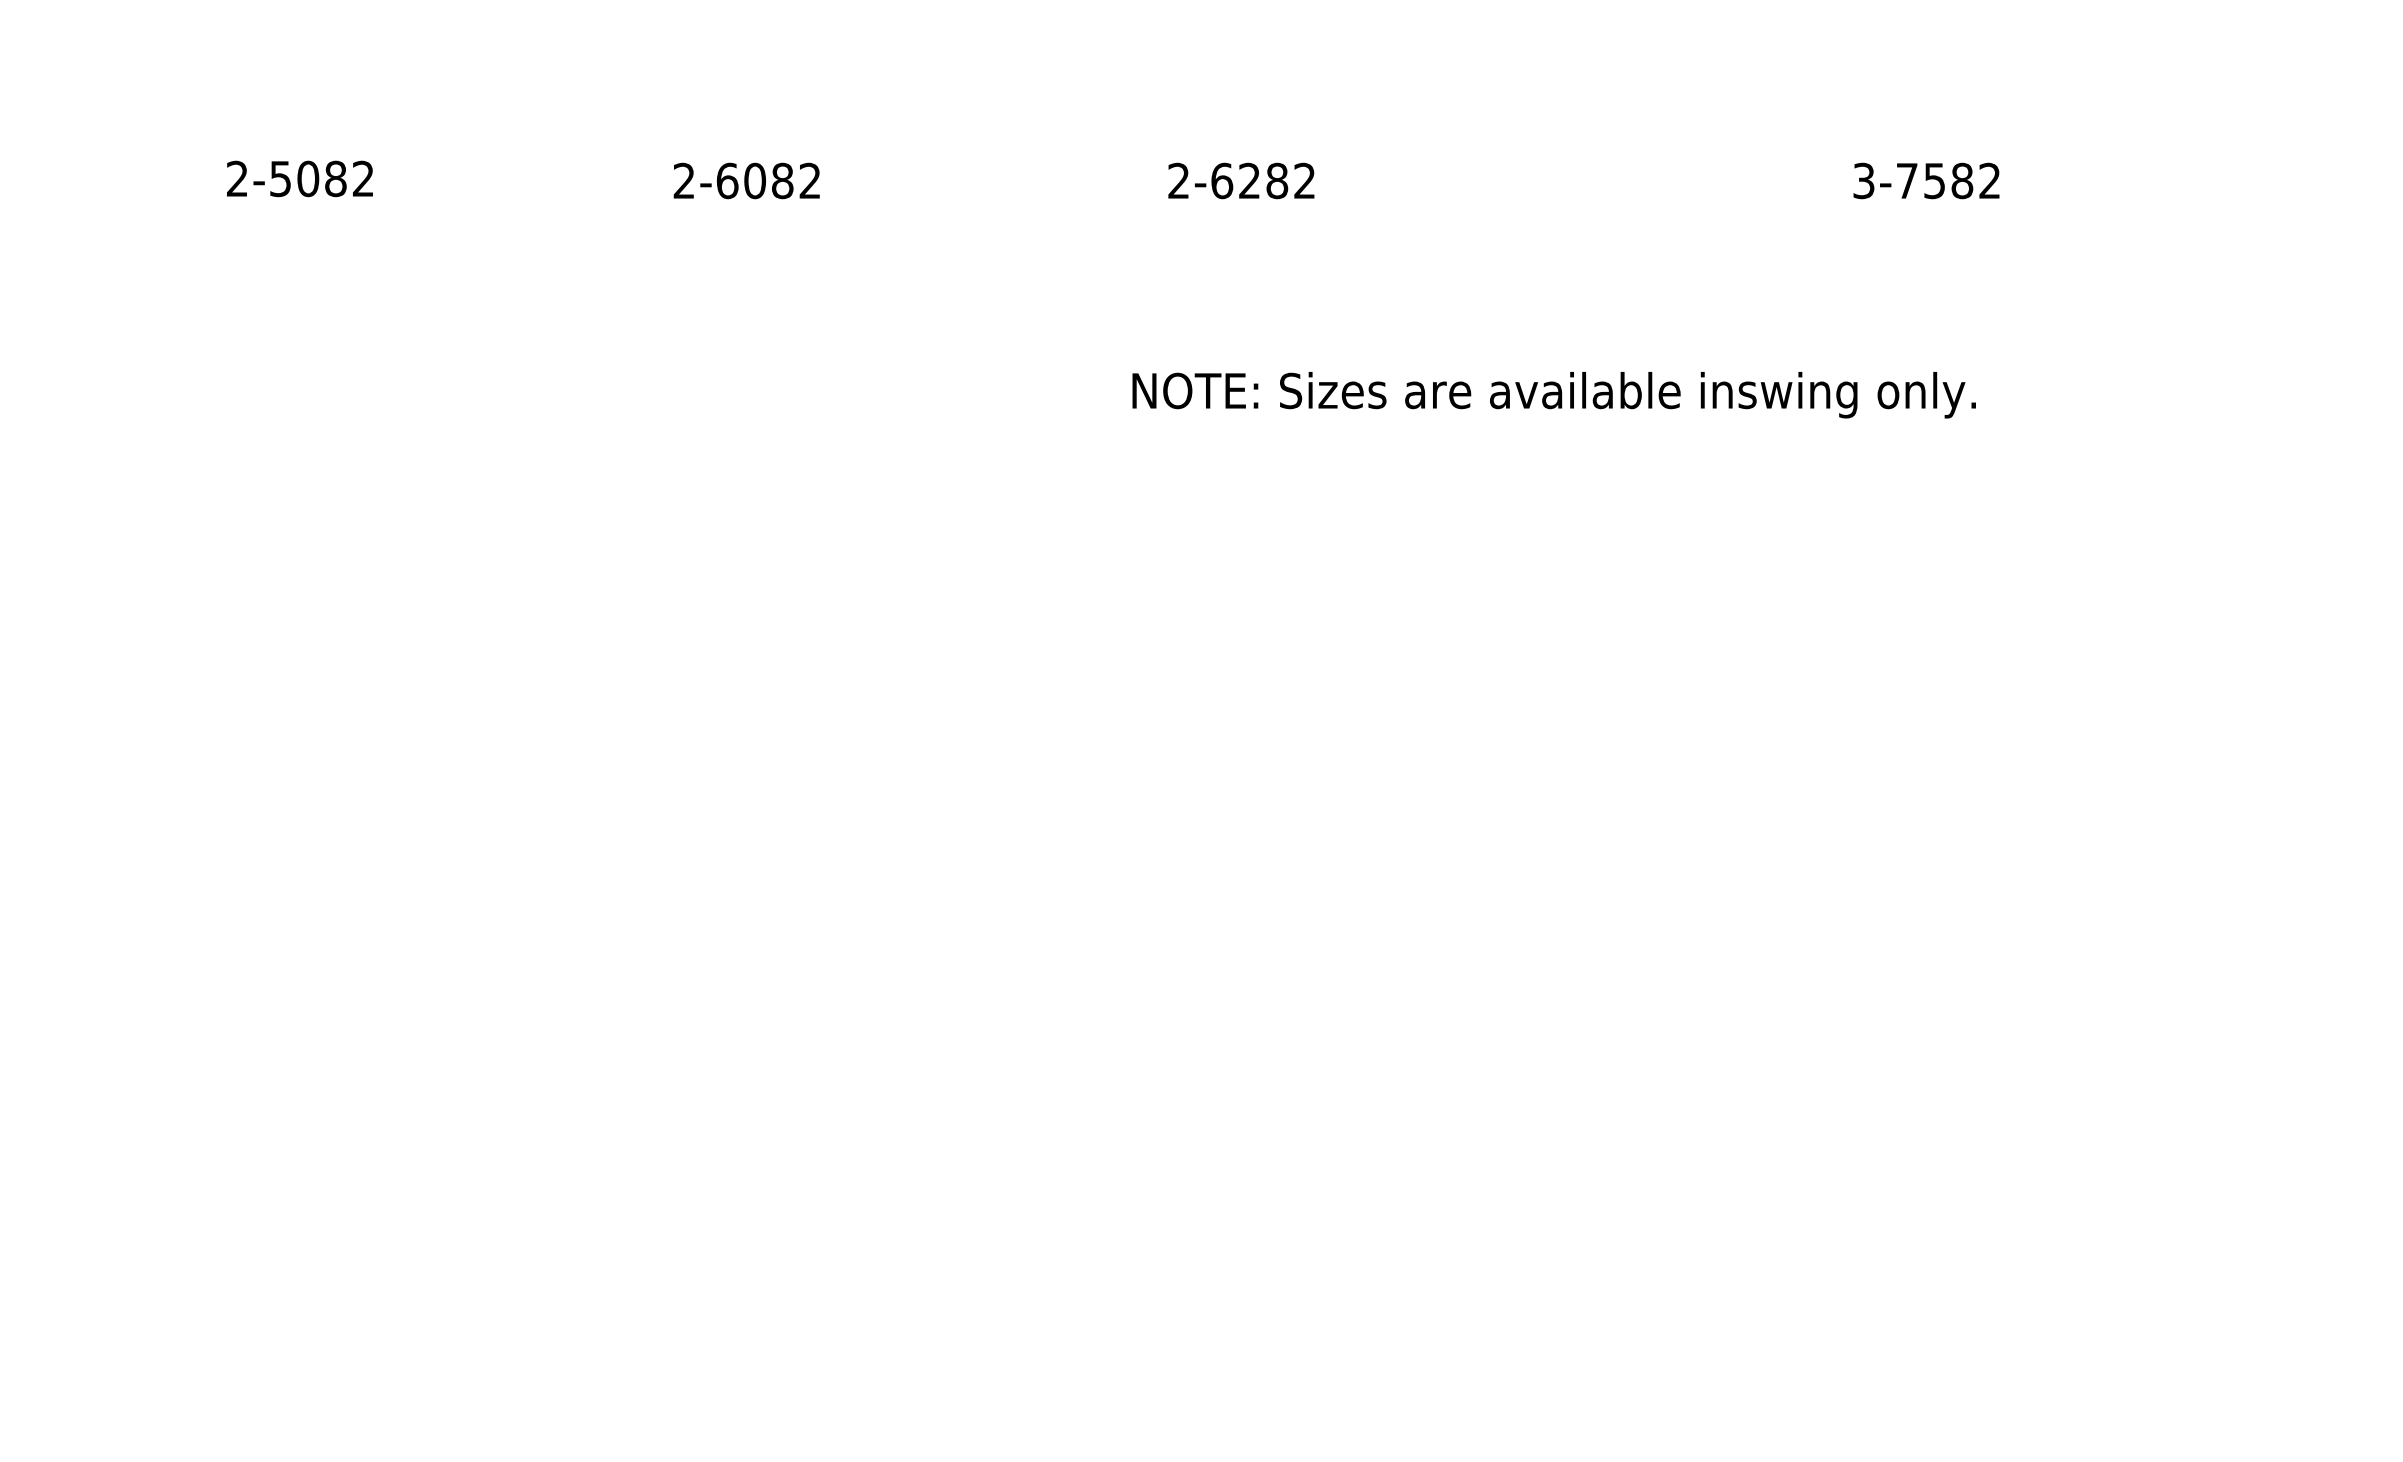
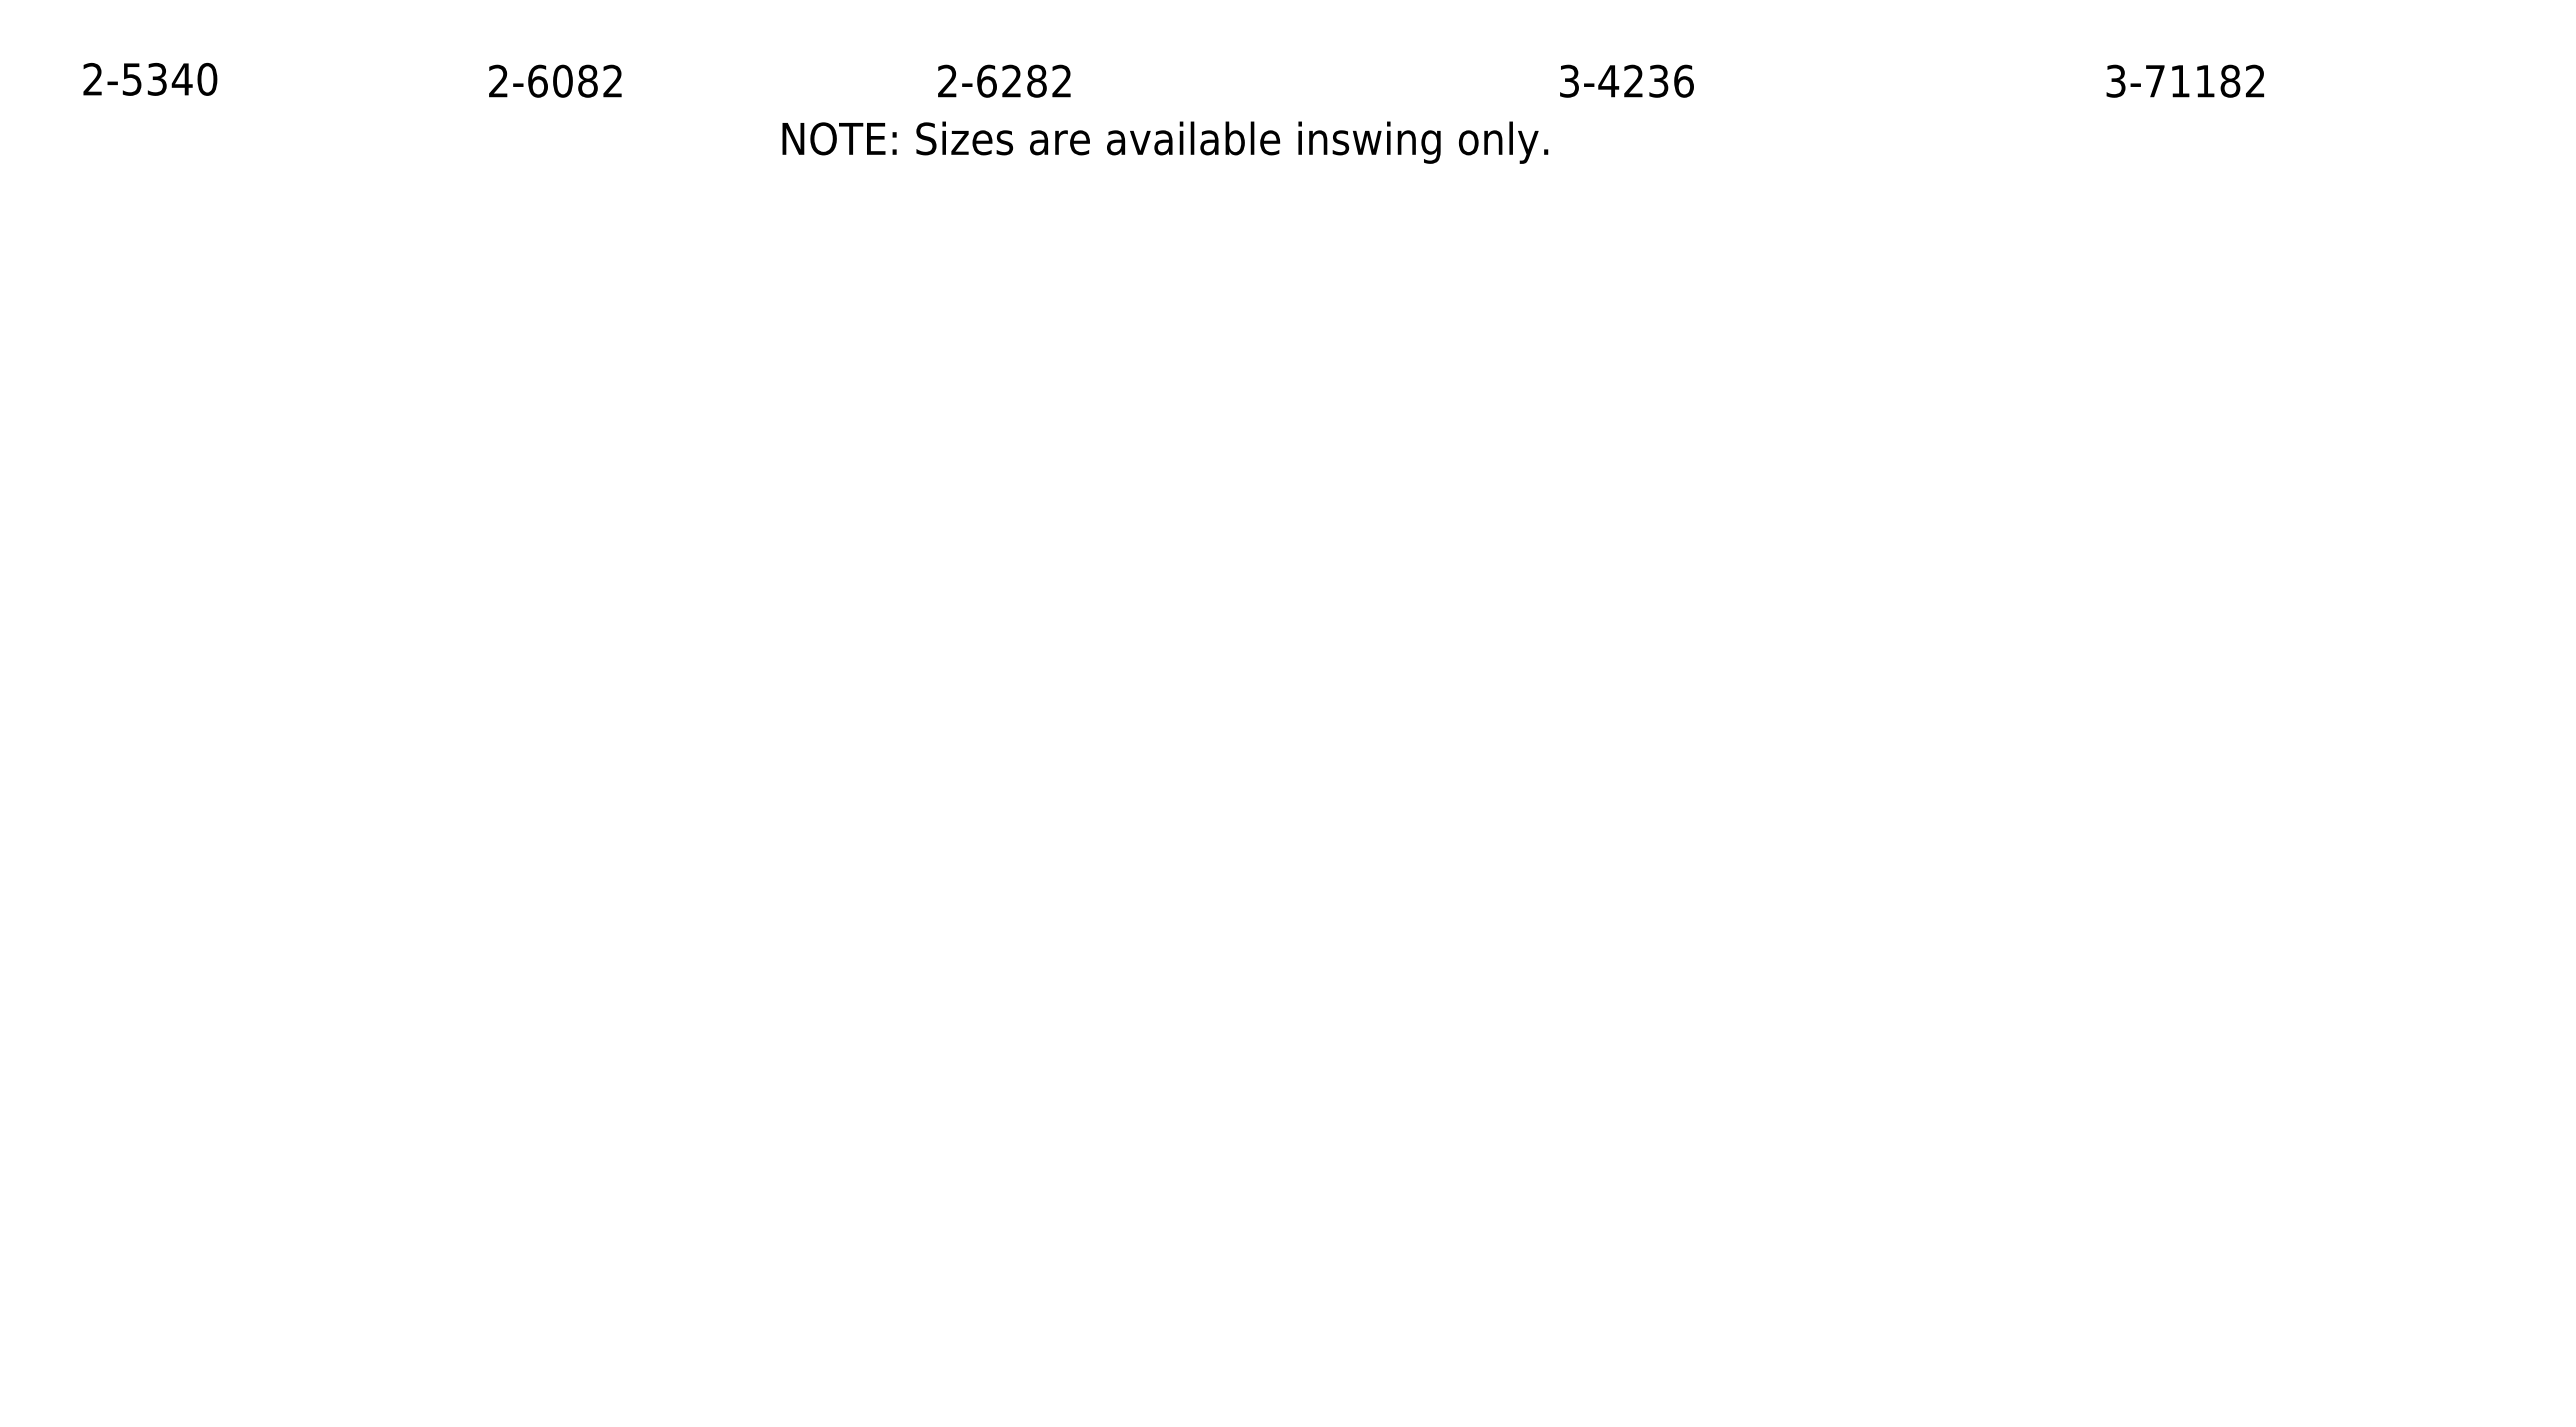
text: (336, 177) -> (182, 78), 2-5082 -> 2-5340
text: (1947, 180) -> (1645, 80), 3-7582 -> 3-4236
text: (1554, 394) -> (1165, 142), moved

